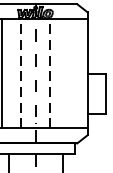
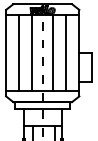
line: (21, 72) -> (32, 52), dashed -> solid
line: (50, 72) -> (53, 52), dashed -> solid
line: (69, 72) -> (66, 52), added

